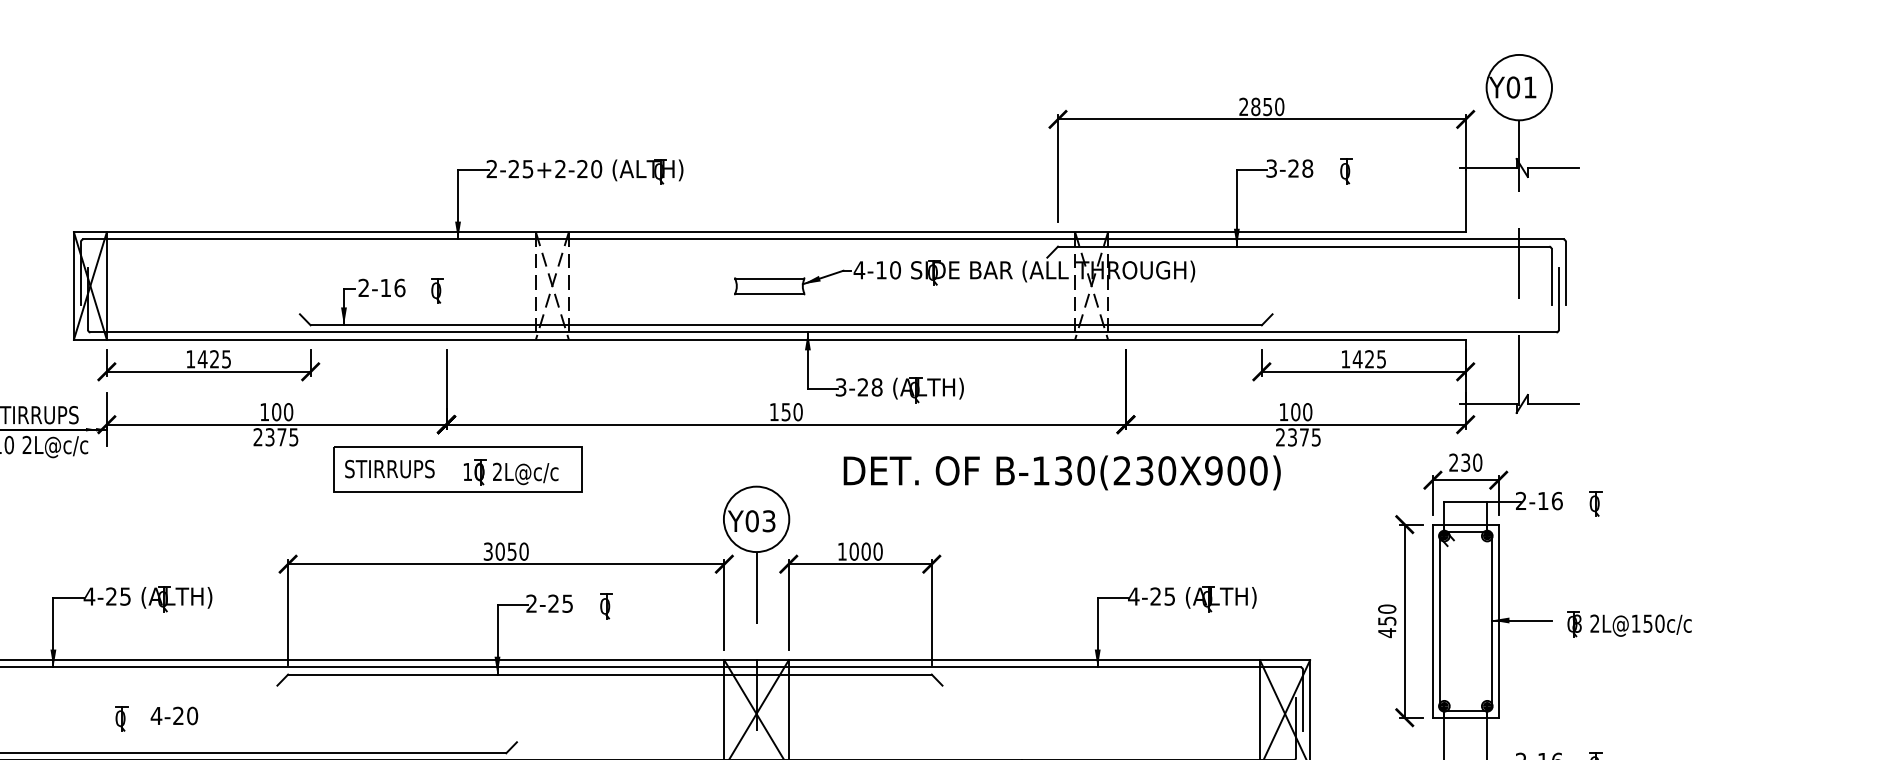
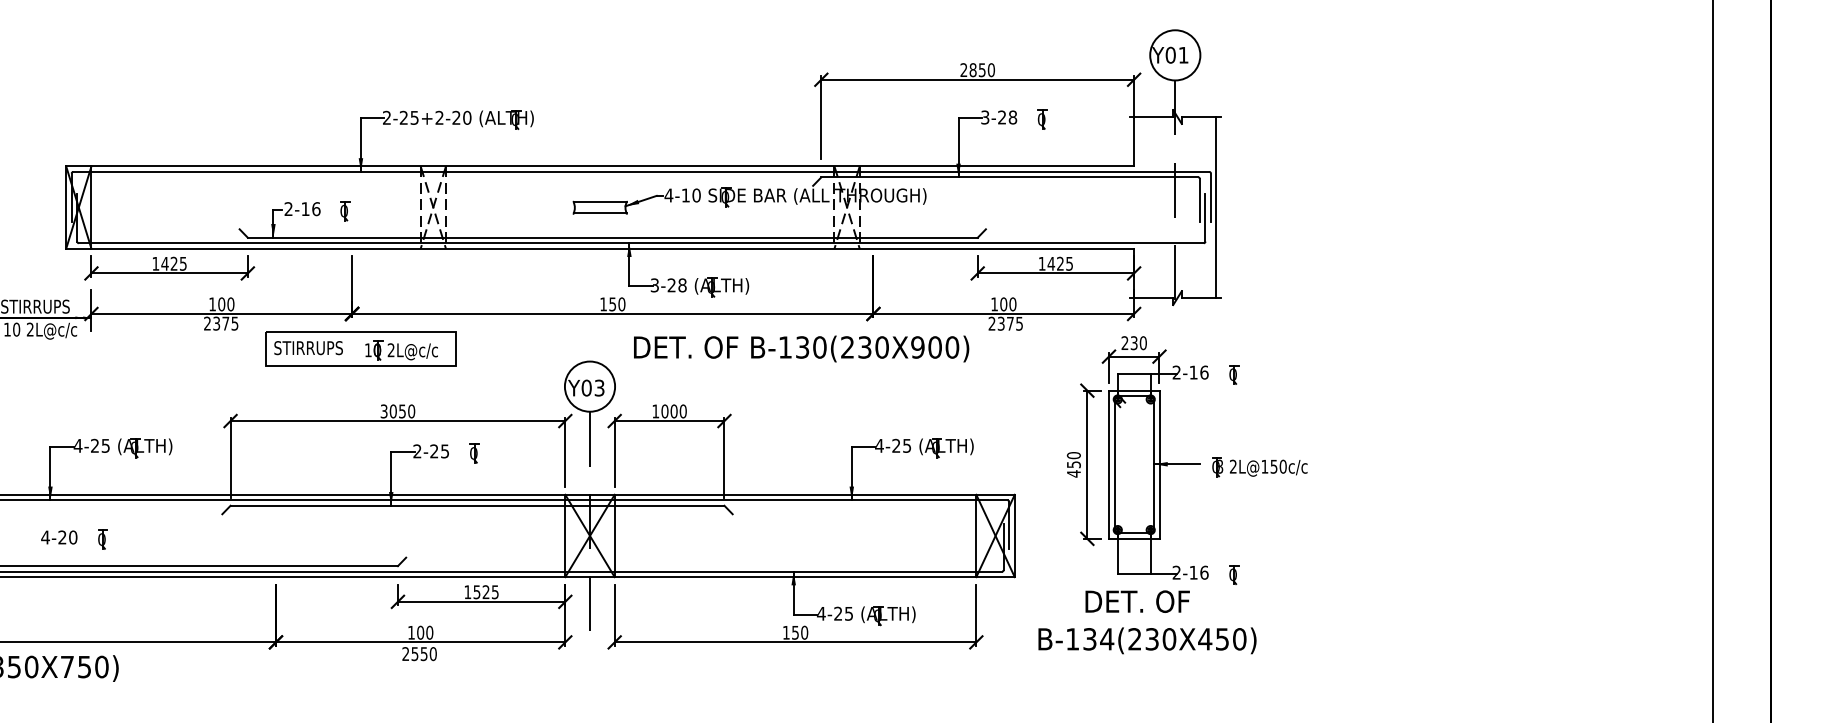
line: (1573, 285) -> (1216, 207), added
text: (1062, 472) -> (801, 348), moved
text: (174, 715) -> (59, 537), moved

